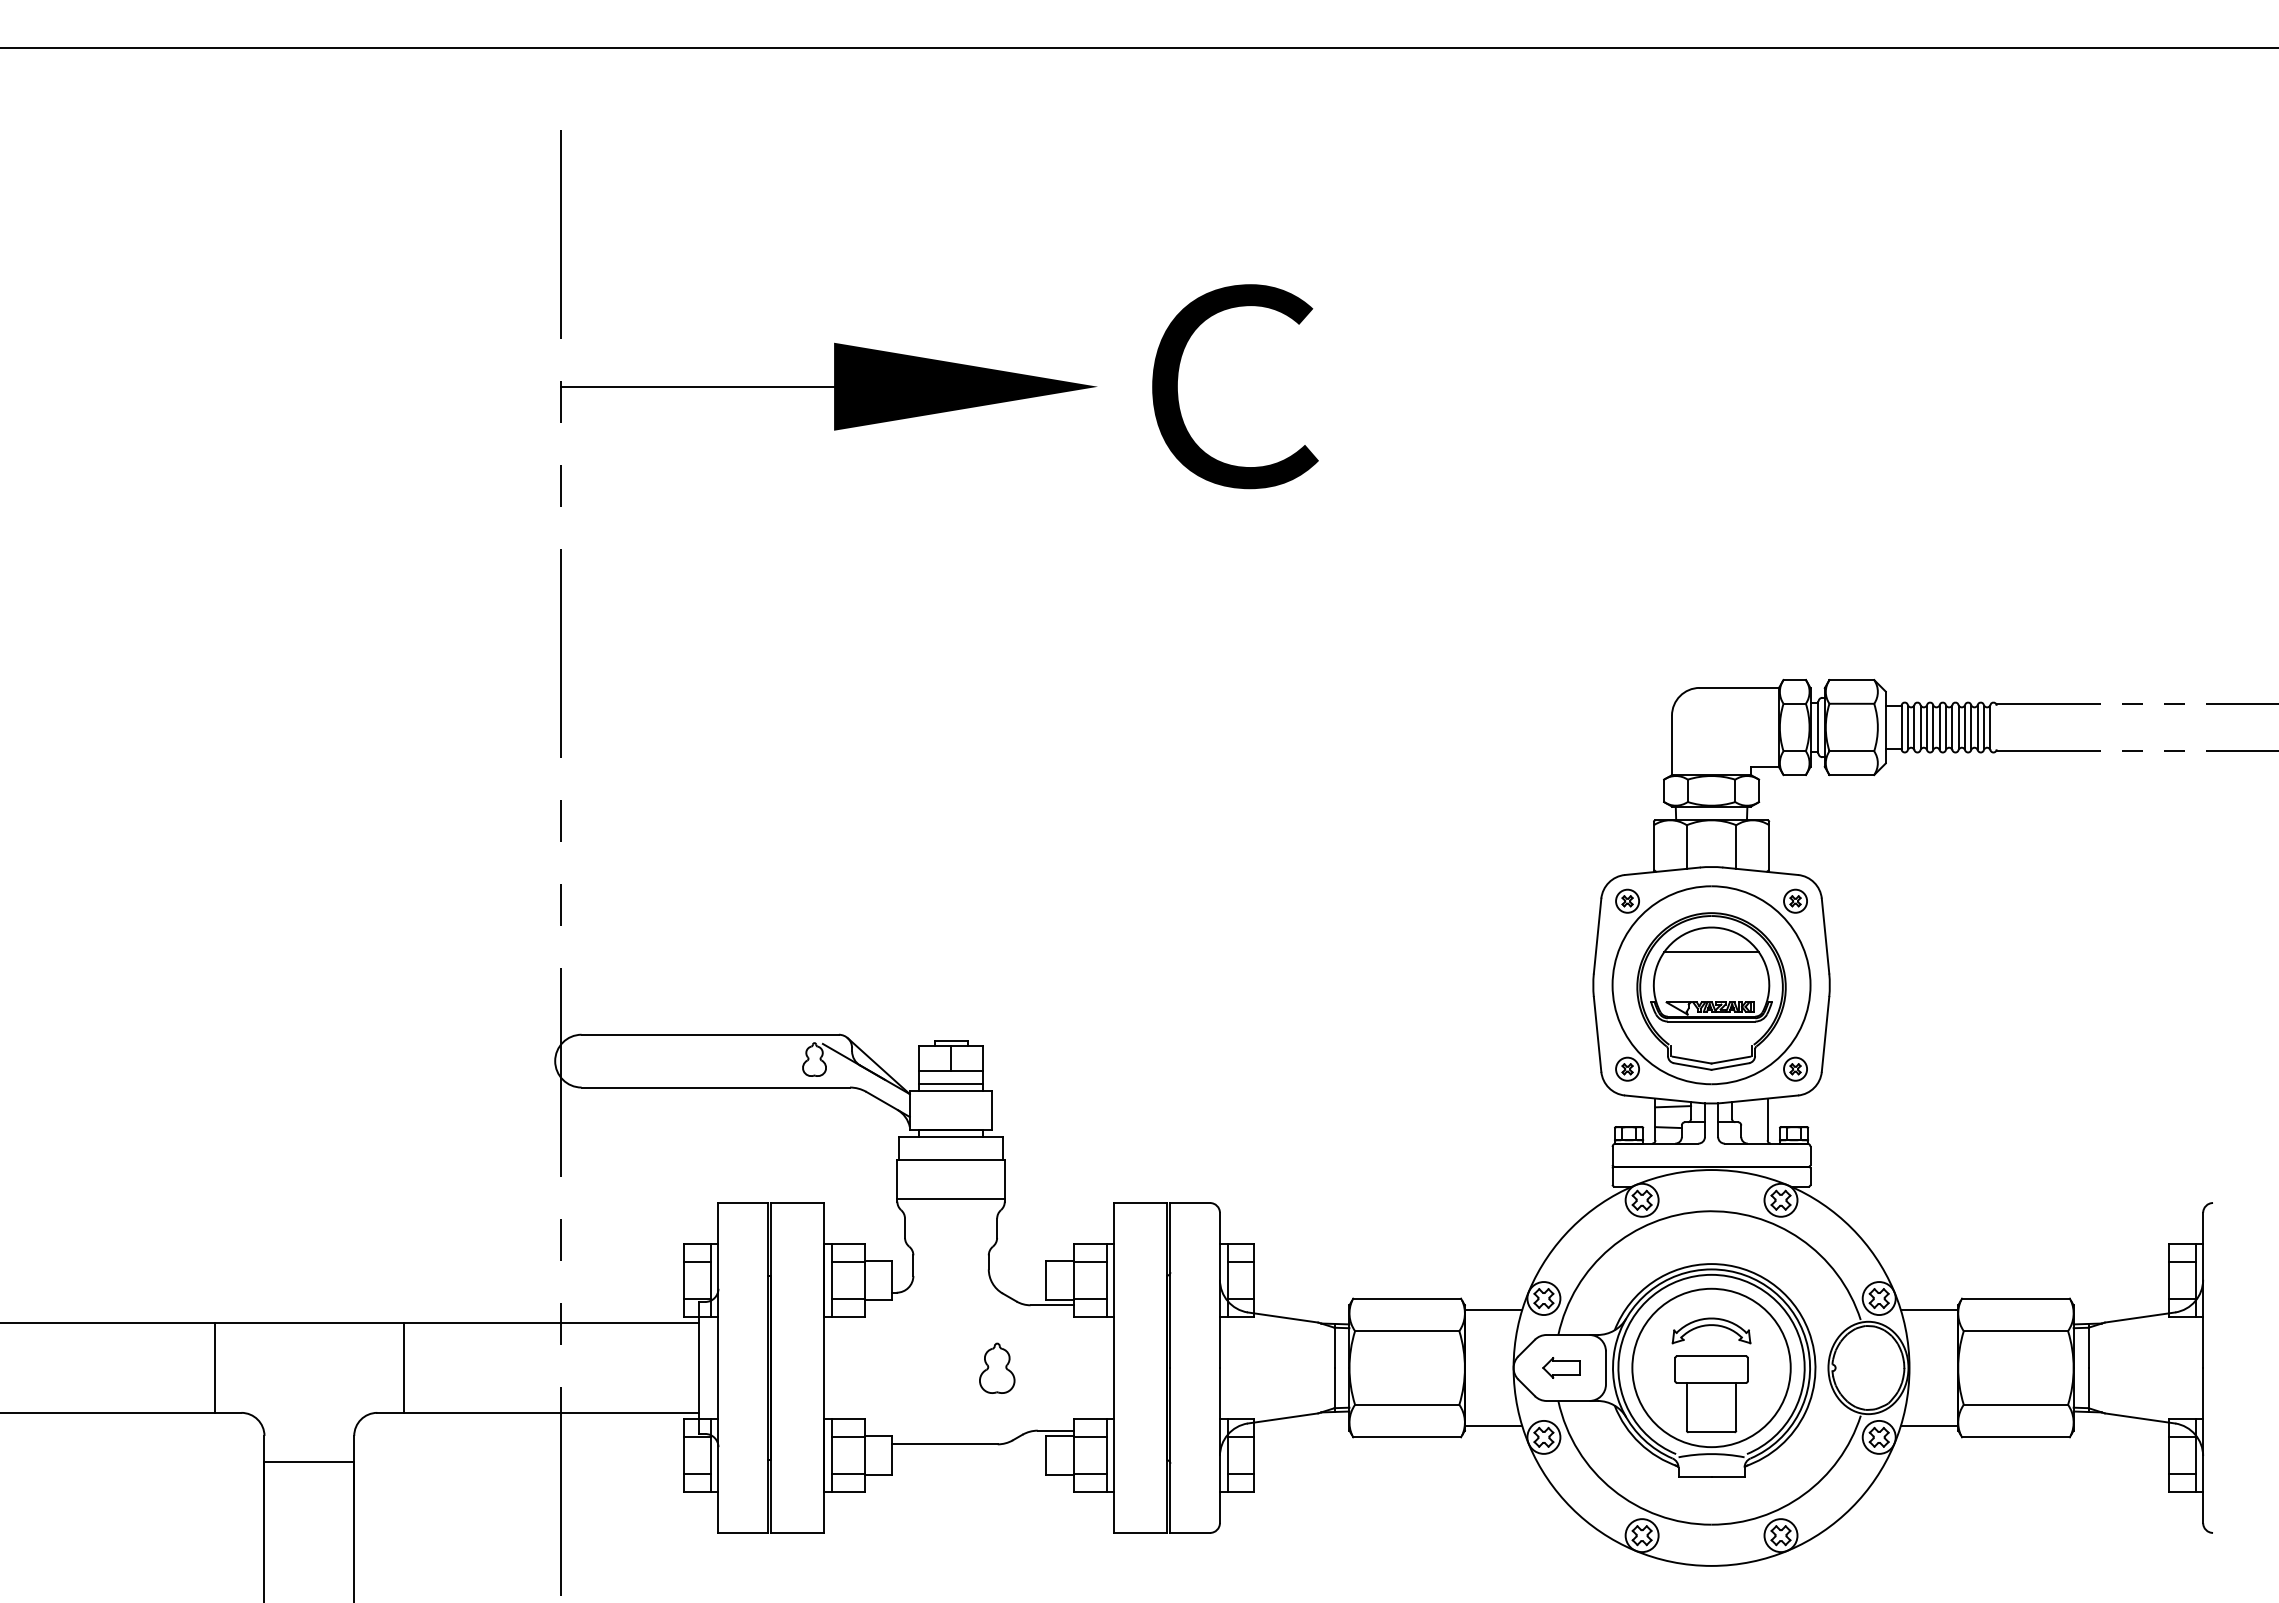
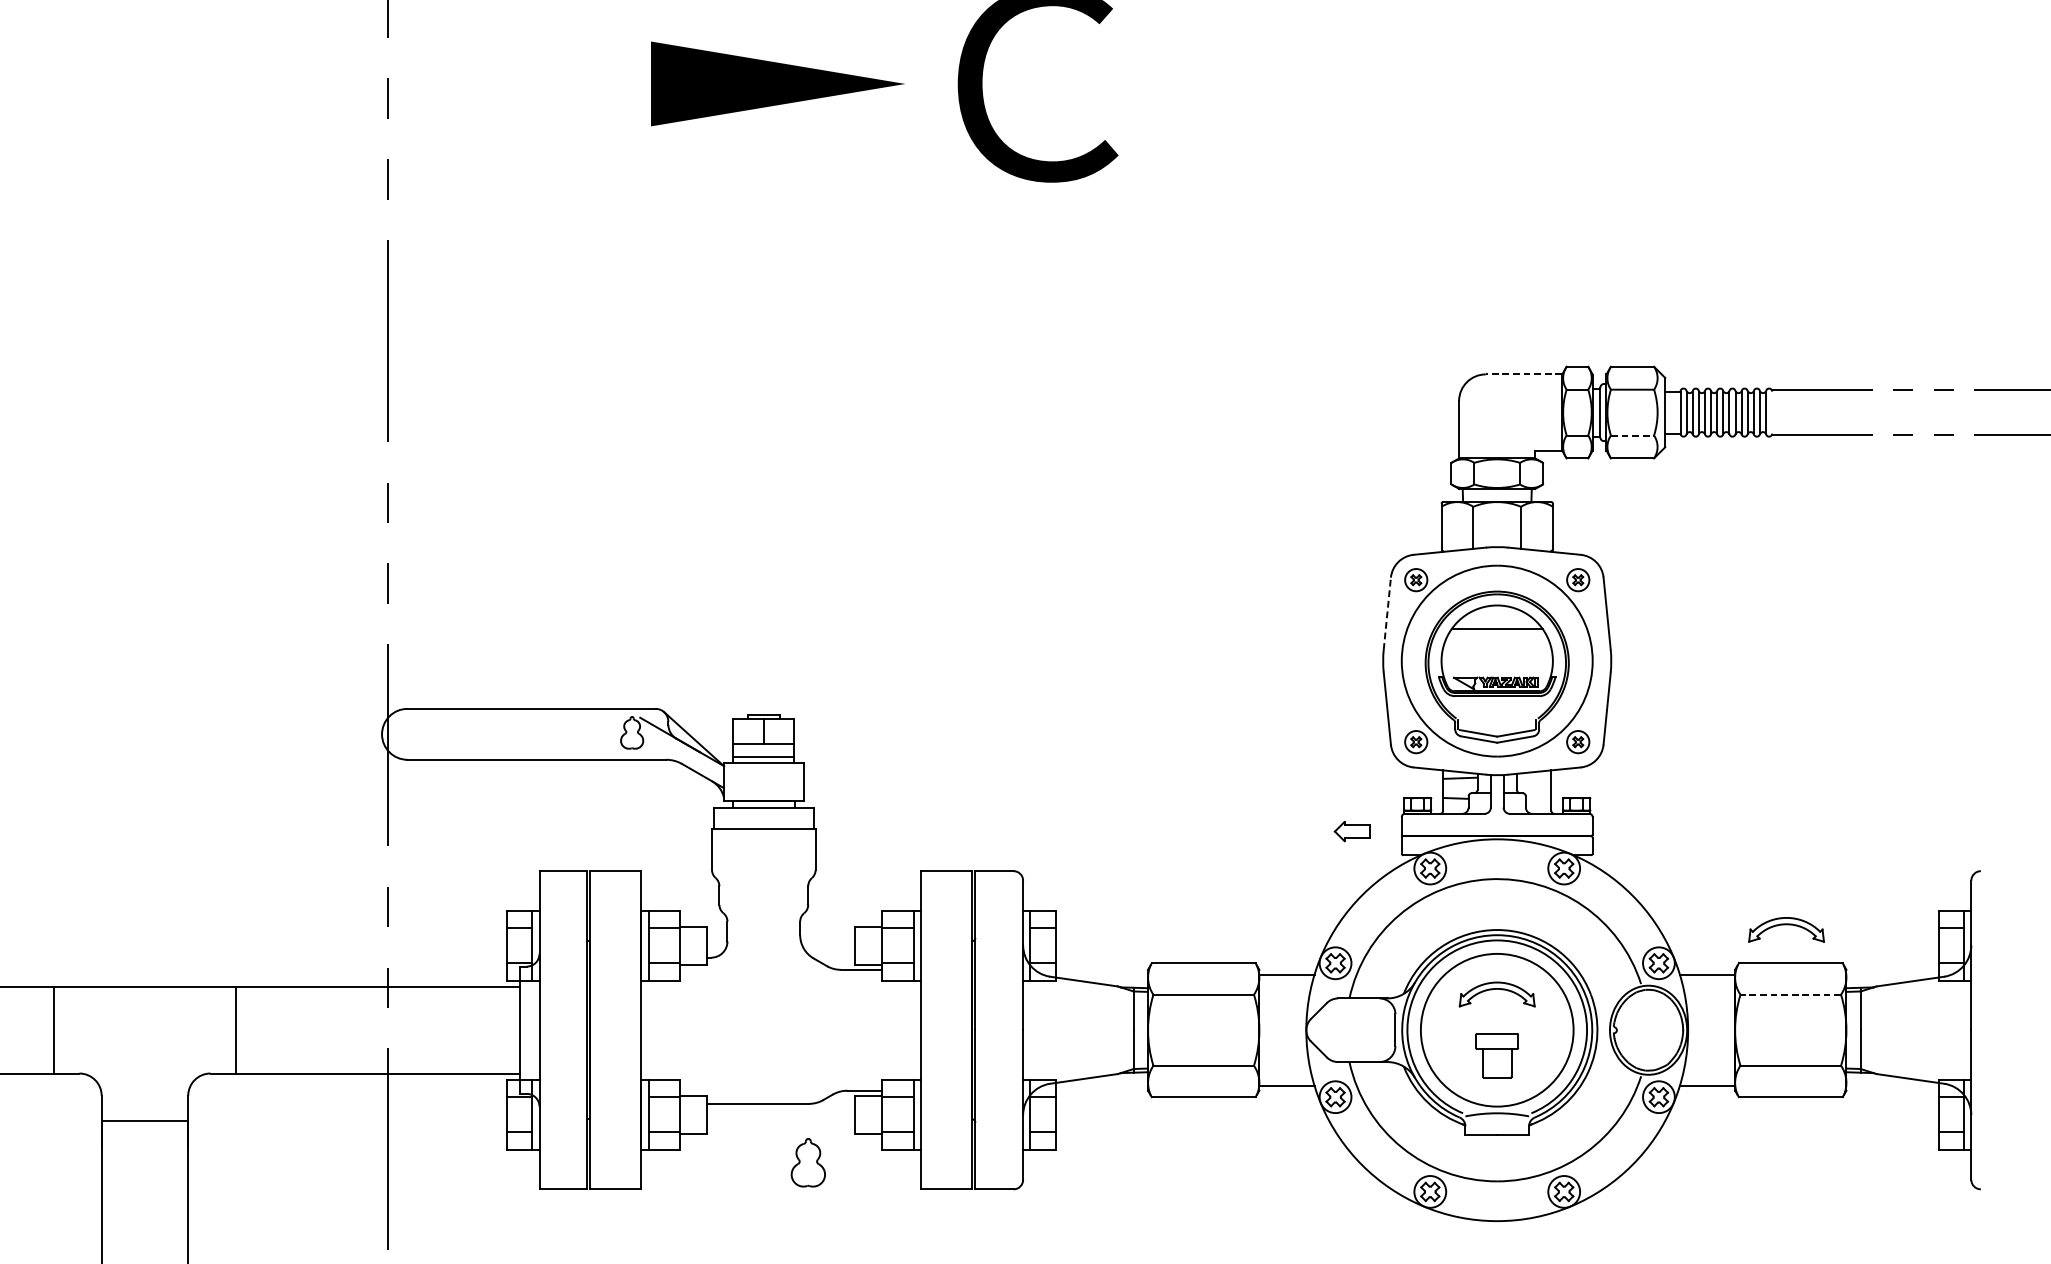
line: (697, 386) -> (519, 83), removed
line: (1739, 687) -> (1524, 373), solid -> dashed
line: (1852, 751) -> (1633, 435), solid -> dashed
line: (1597, 936) -> (1387, 614), solid -> dashed
line: (950, 1198) -> (763, 866), removed
part: (2011, 1263) -> (1786, 929), added
line: (2015, 1331) -> (1790, 995), solid -> dashed
part: (997, 1367) -> (808, 1161), moved
part: (1561, 1367) -> (1352, 831), moved
part: (1711, 1394) -> (1497, 1055), size x0.6

